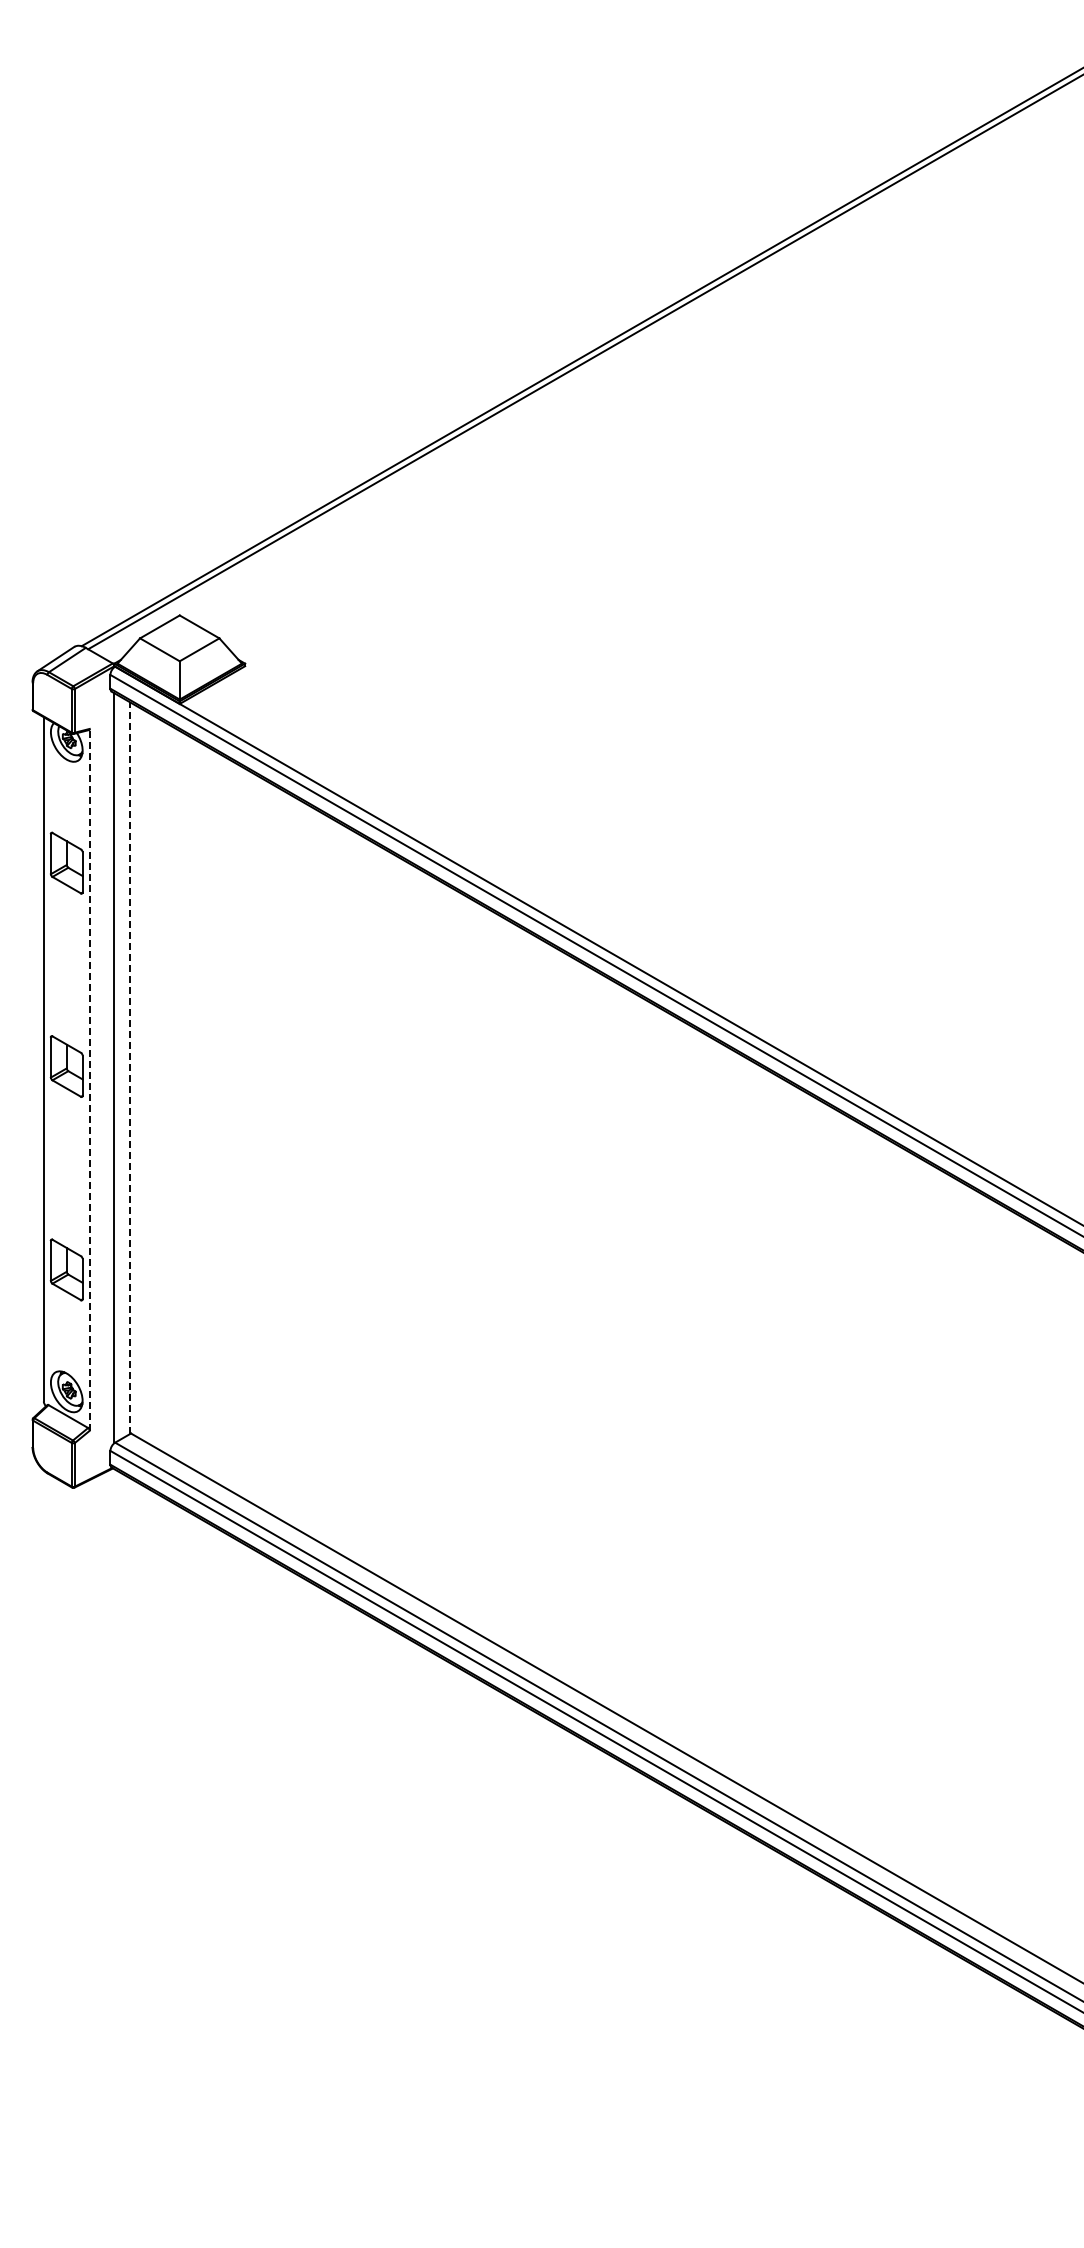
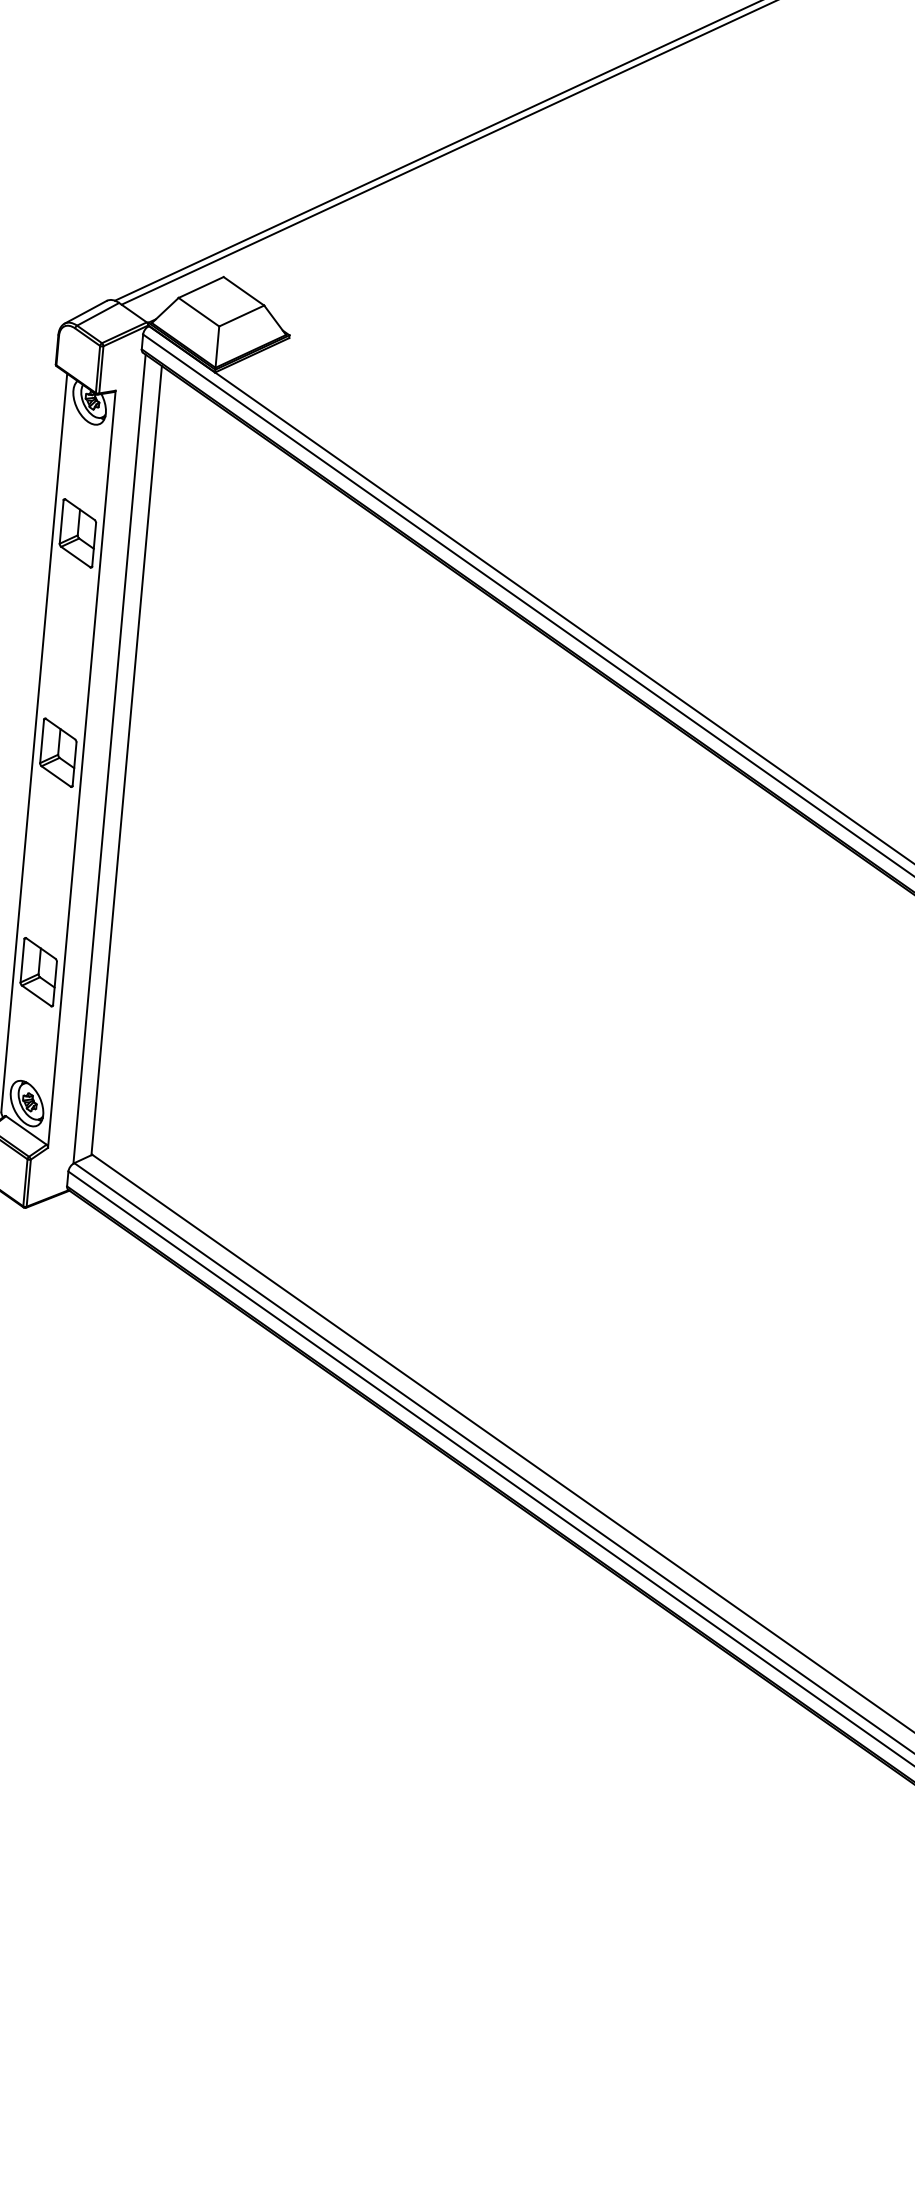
line: (130, 1068) -> (126, 760), dashed -> solid
line: (89, 1079) -> (81, 768), dashed -> solid

